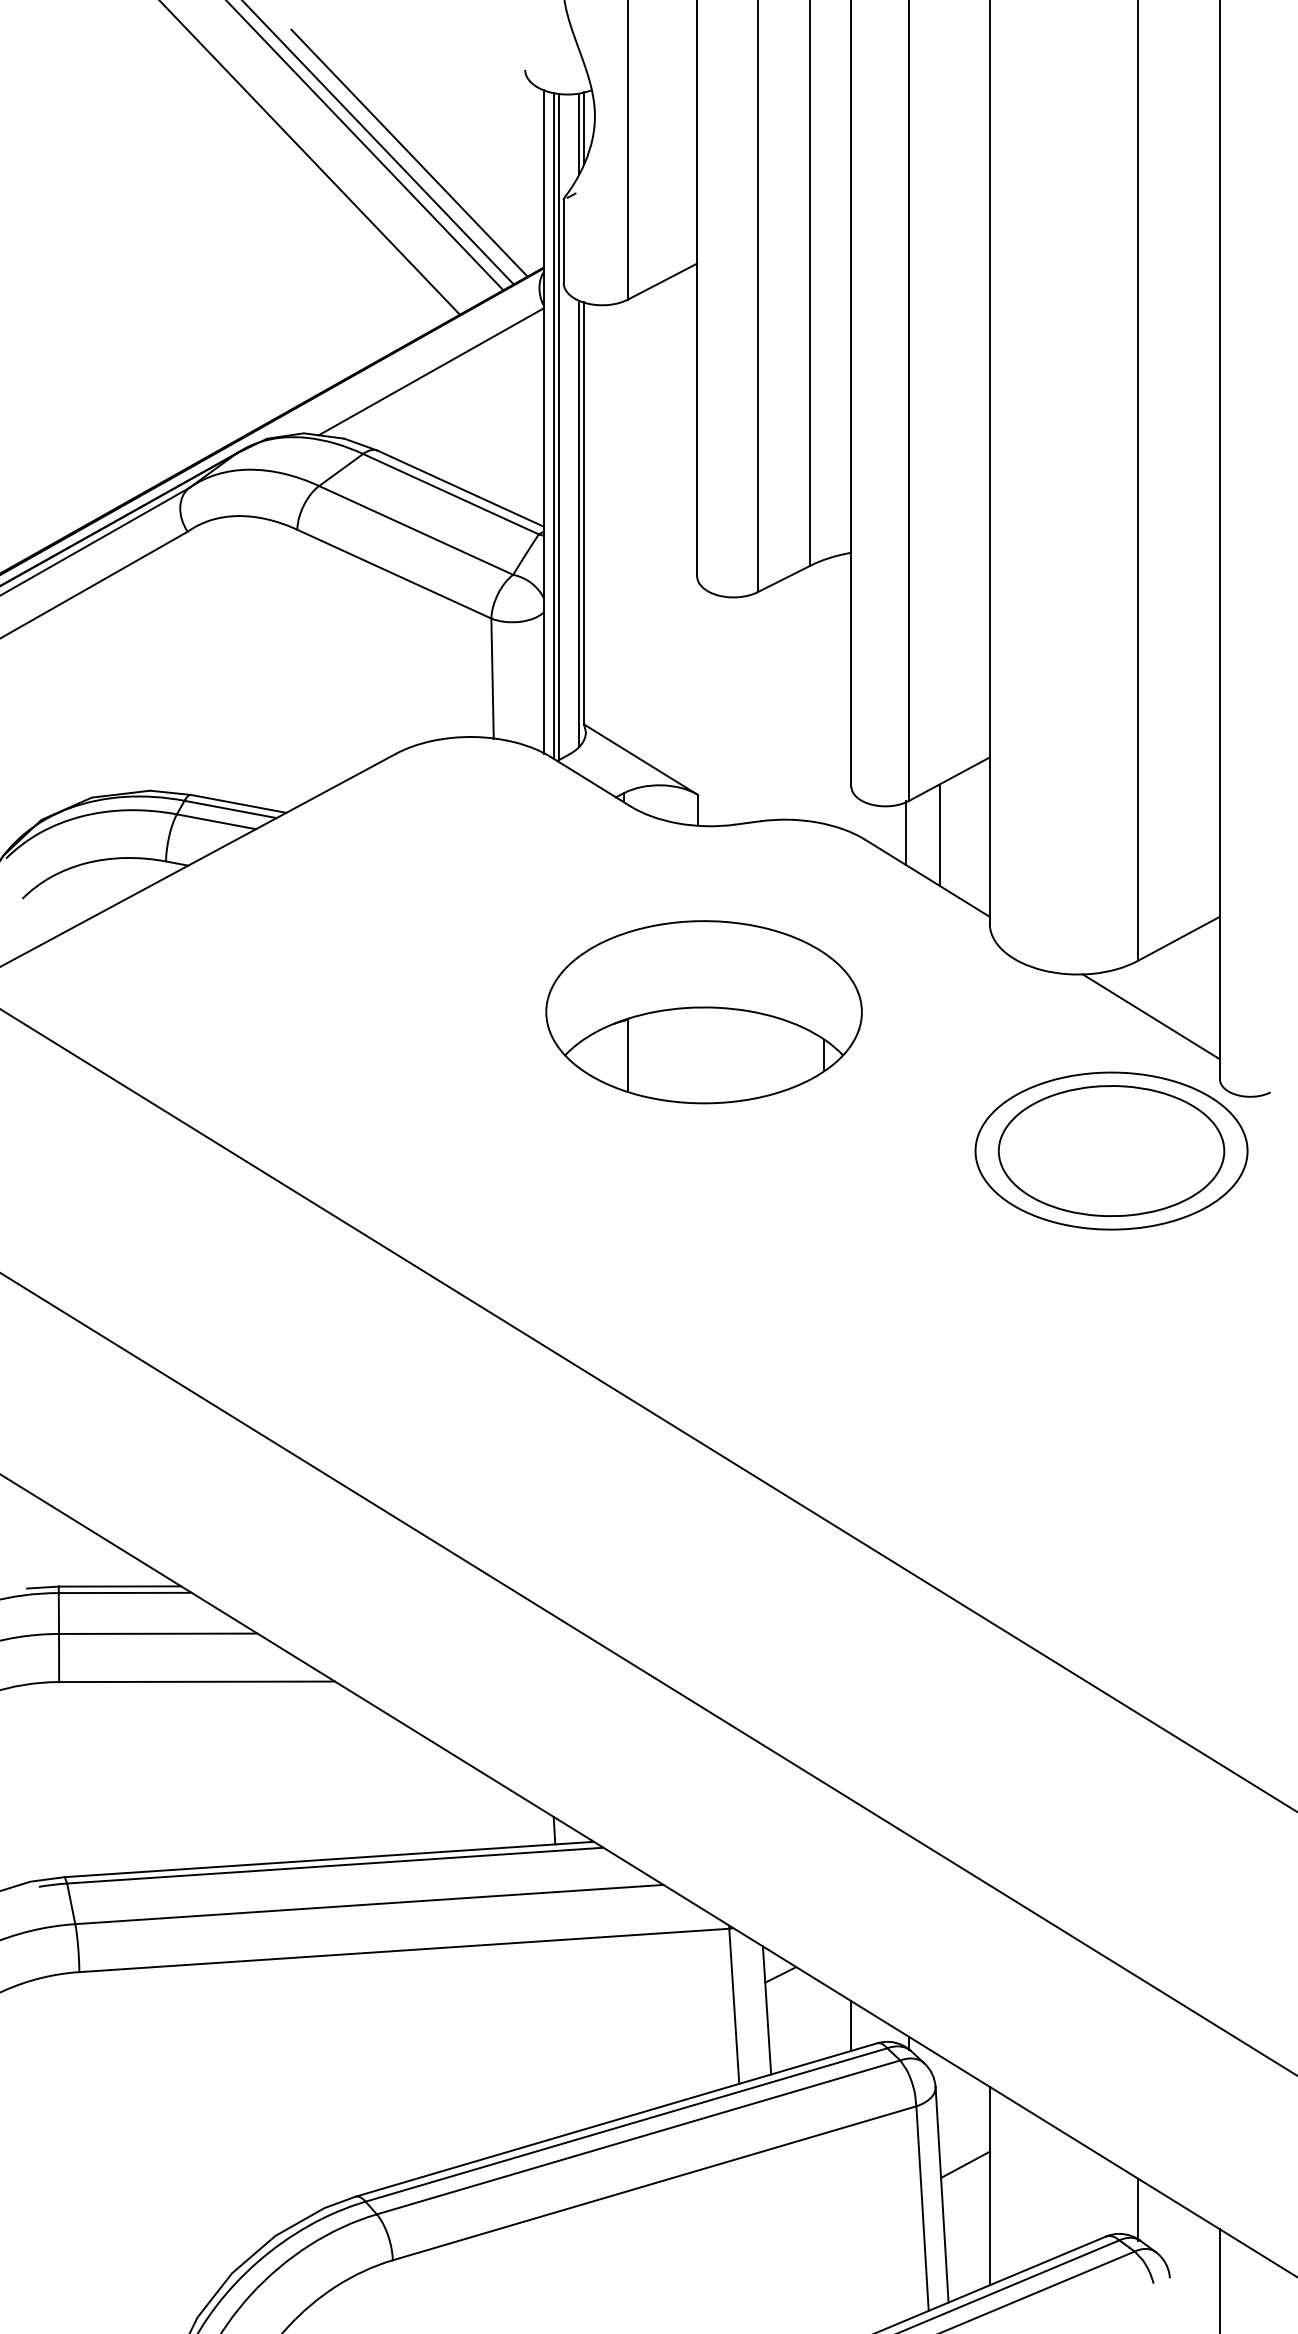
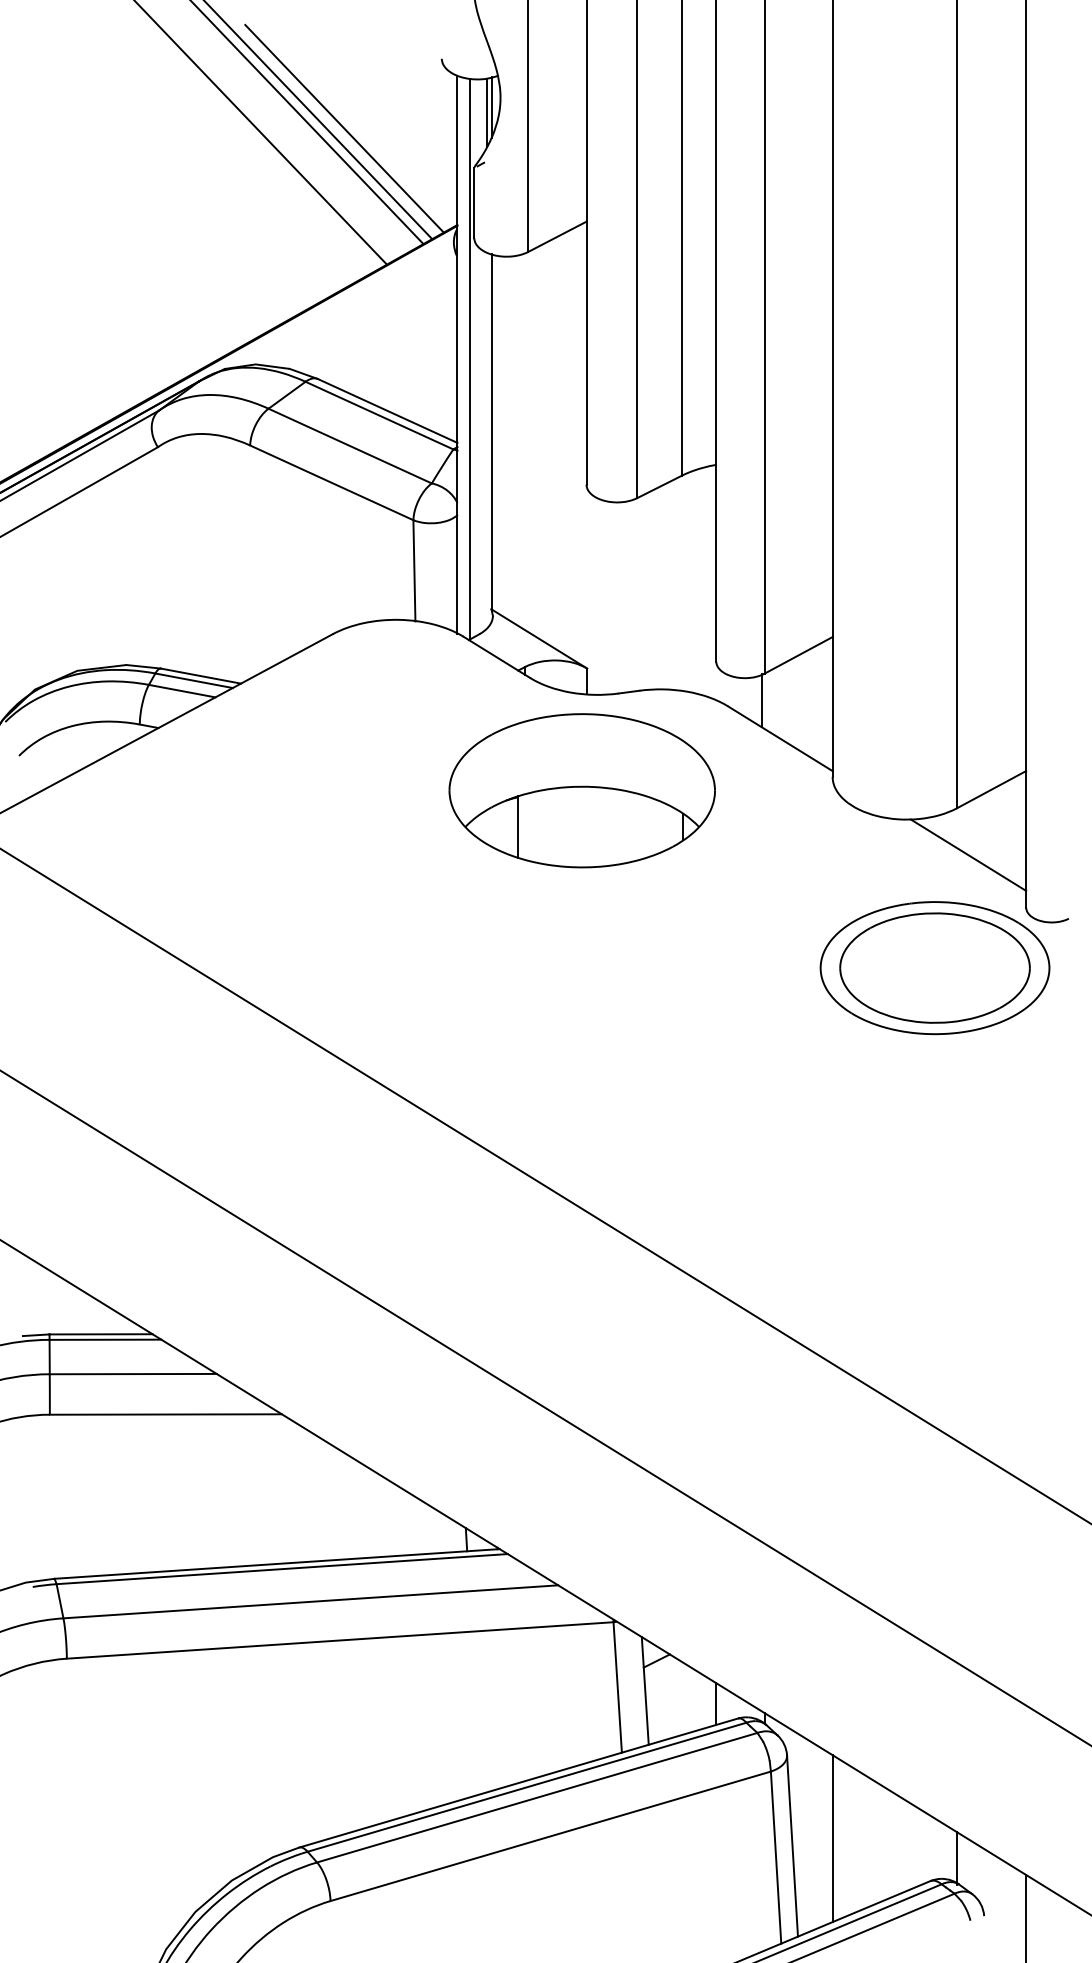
line: (430, 371) -> (362, 312), removed
line: (553, 425) -> (465, 357), removed
line: (579, 523) -> (487, 440), removed
line: (939, 834) -> (790, 701), removed
part: (703, 1012) -> (581, 790), moved
line: (965, 2164) -> (812, 1820), removed

